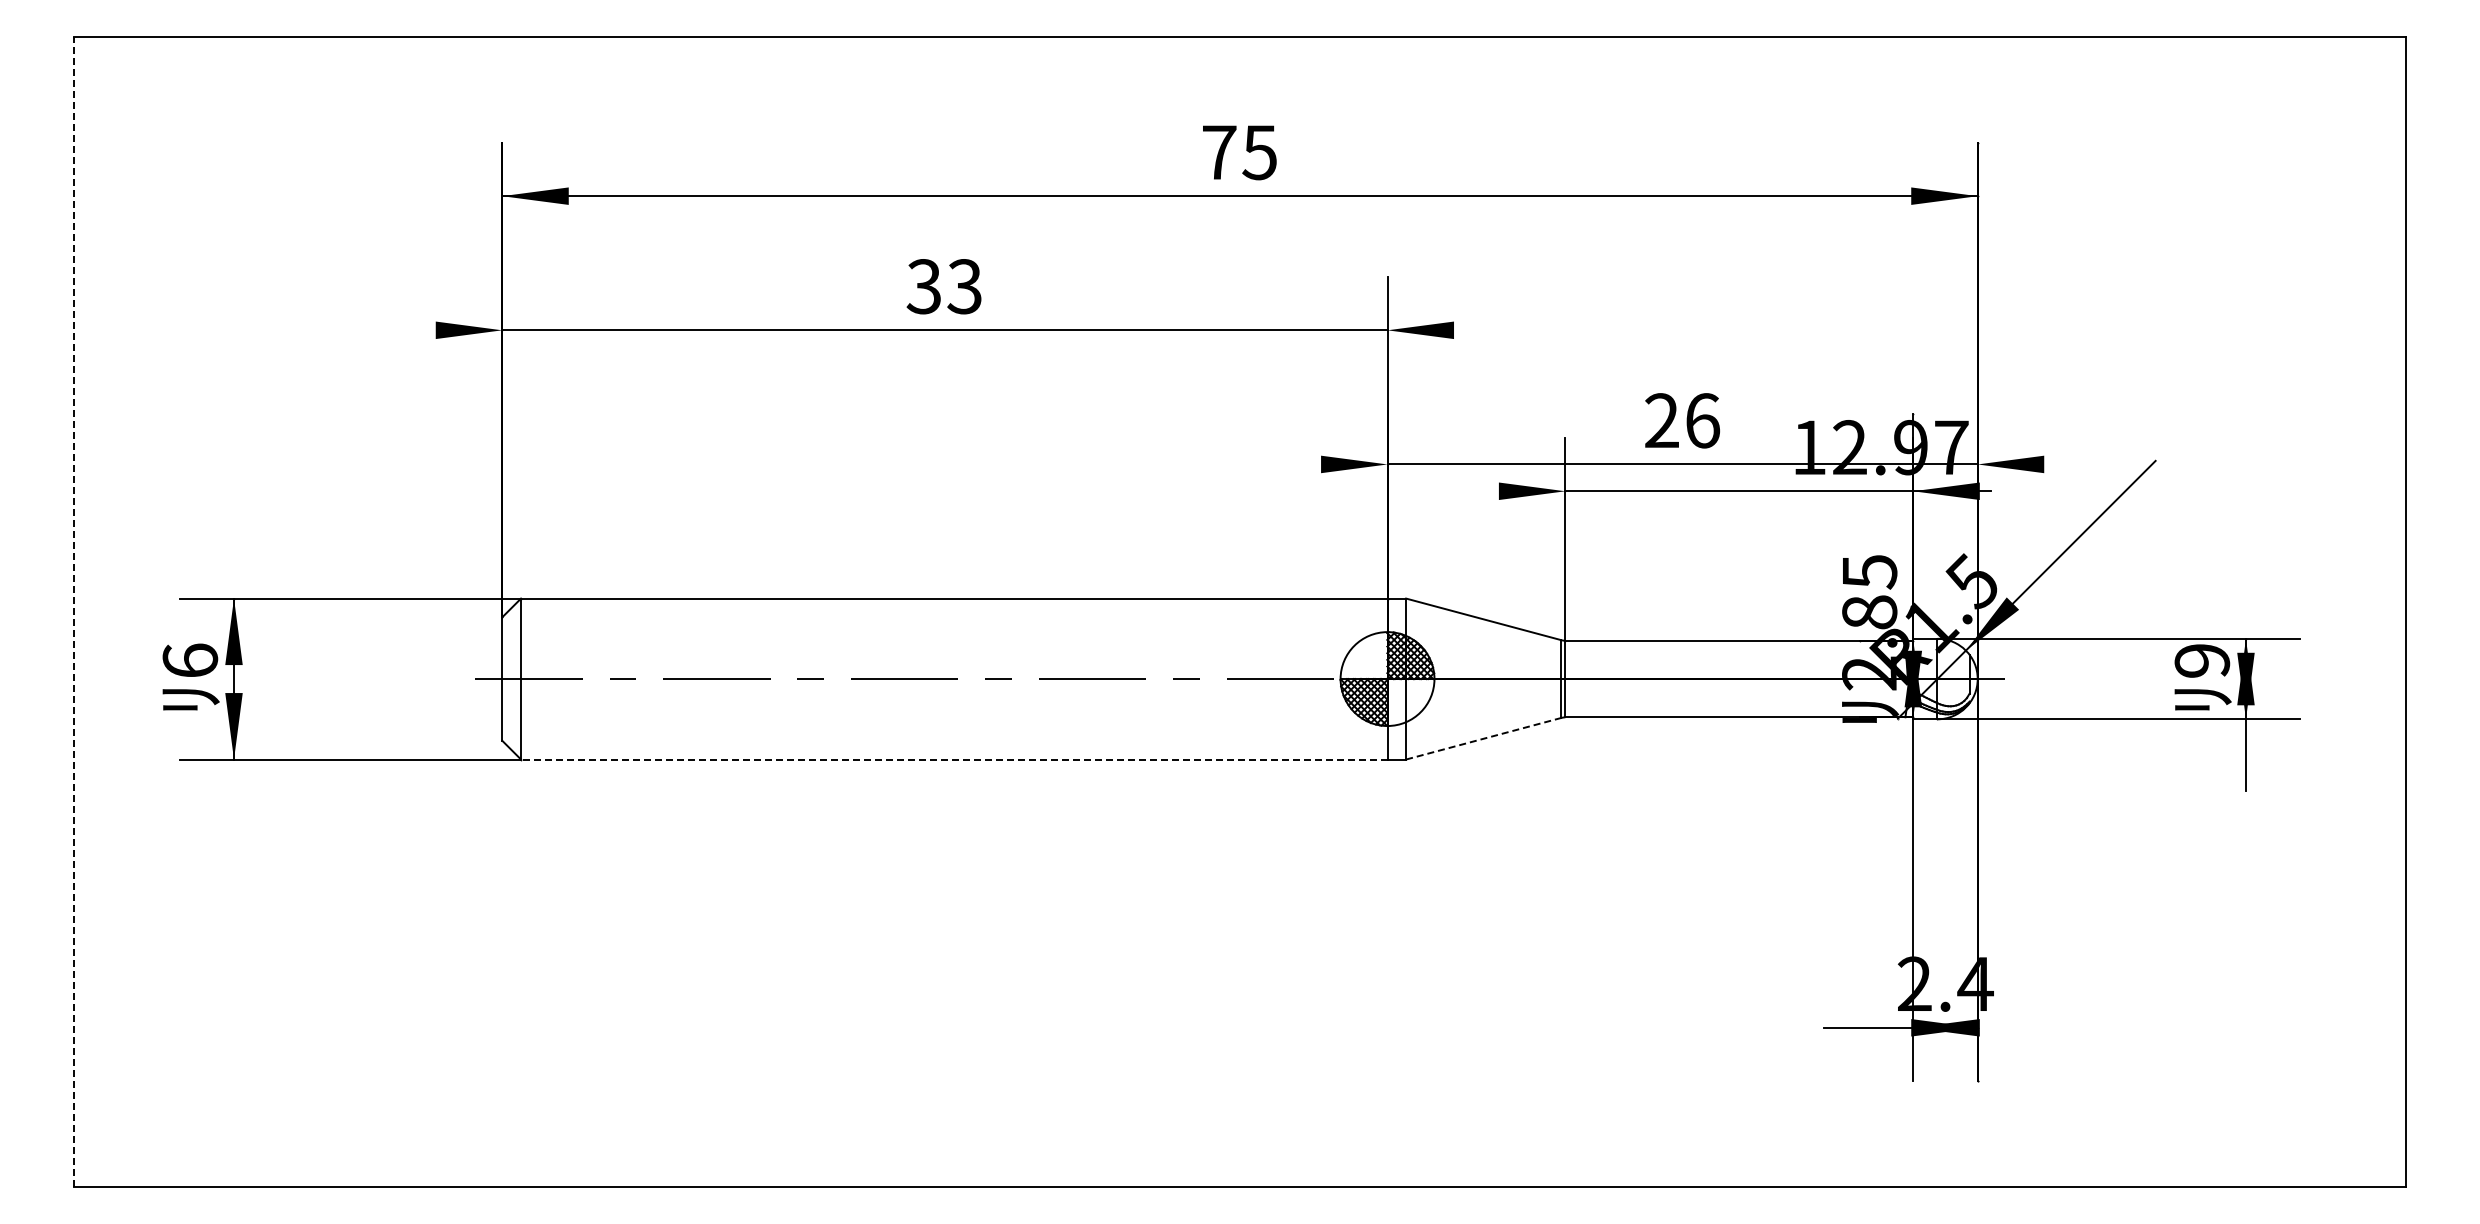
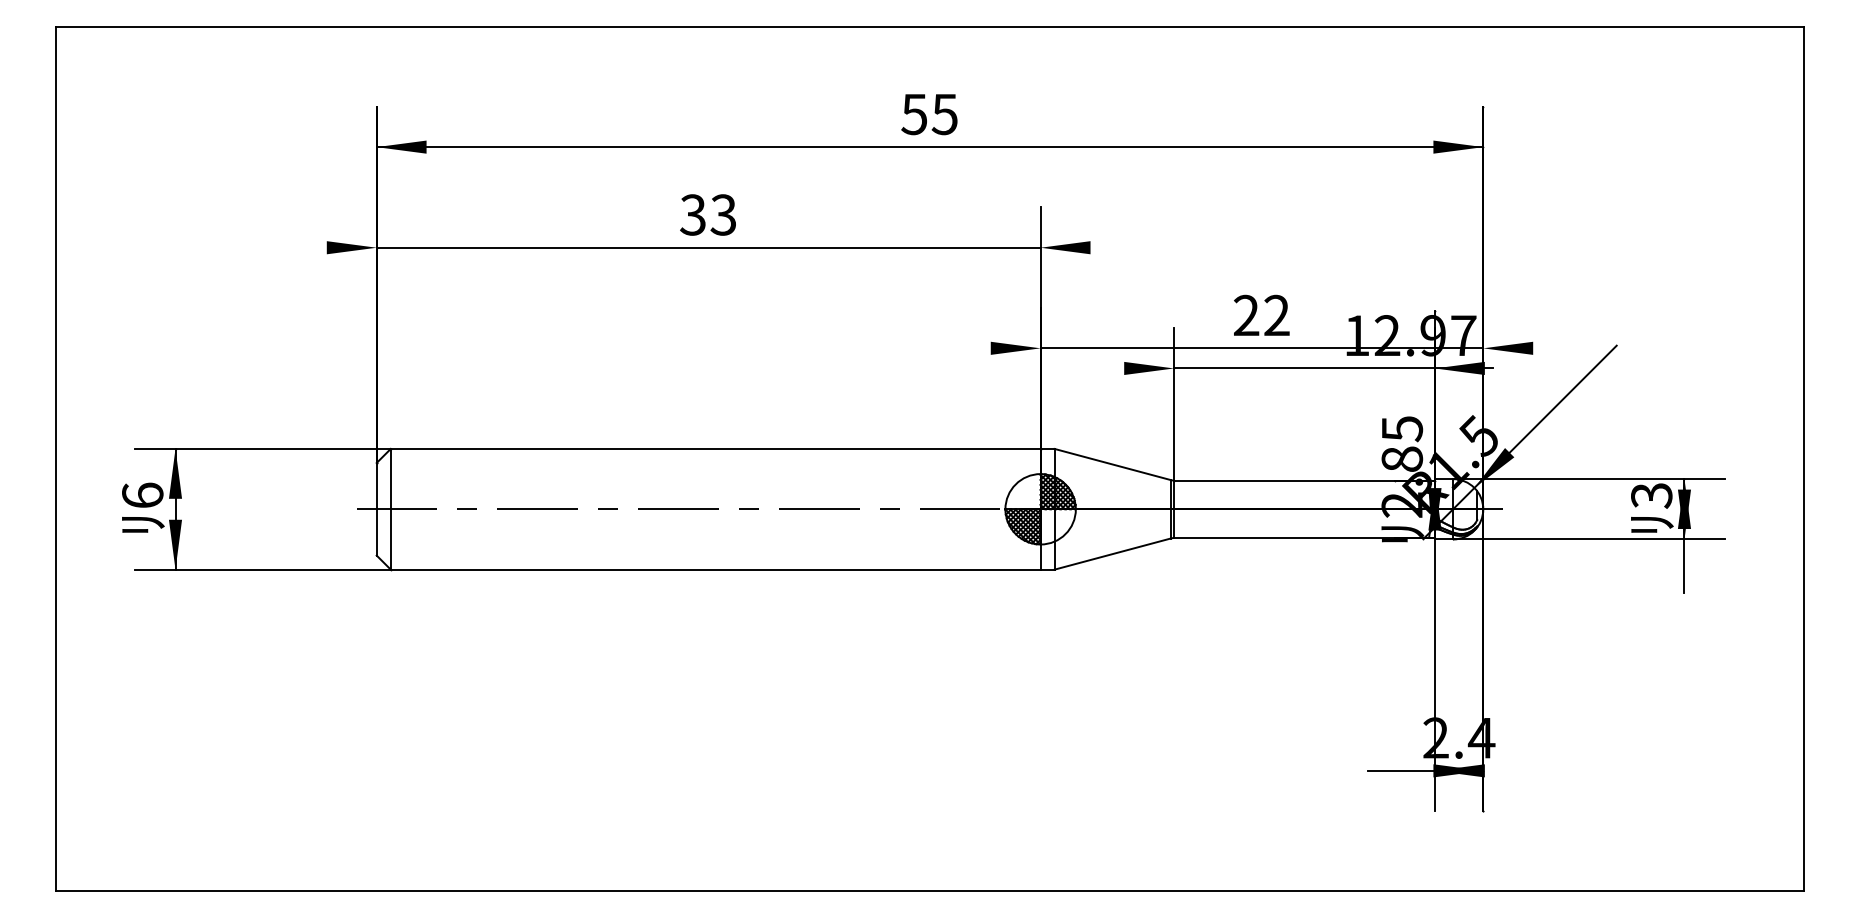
text: (1218, 152) -> (913, 114), 75 -> 55
text: (1702, 420) -> (1276, 315), 26 -> 22
line: (74, 611) -> (55, 458), dashed -> solid
text: (2202, 661) -> (1651, 496), 9 -> 3
line: (1483, 738) -> (1112, 553), dashed -> solid
line: (953, 759) -> (715, 569), dashed -> solid

